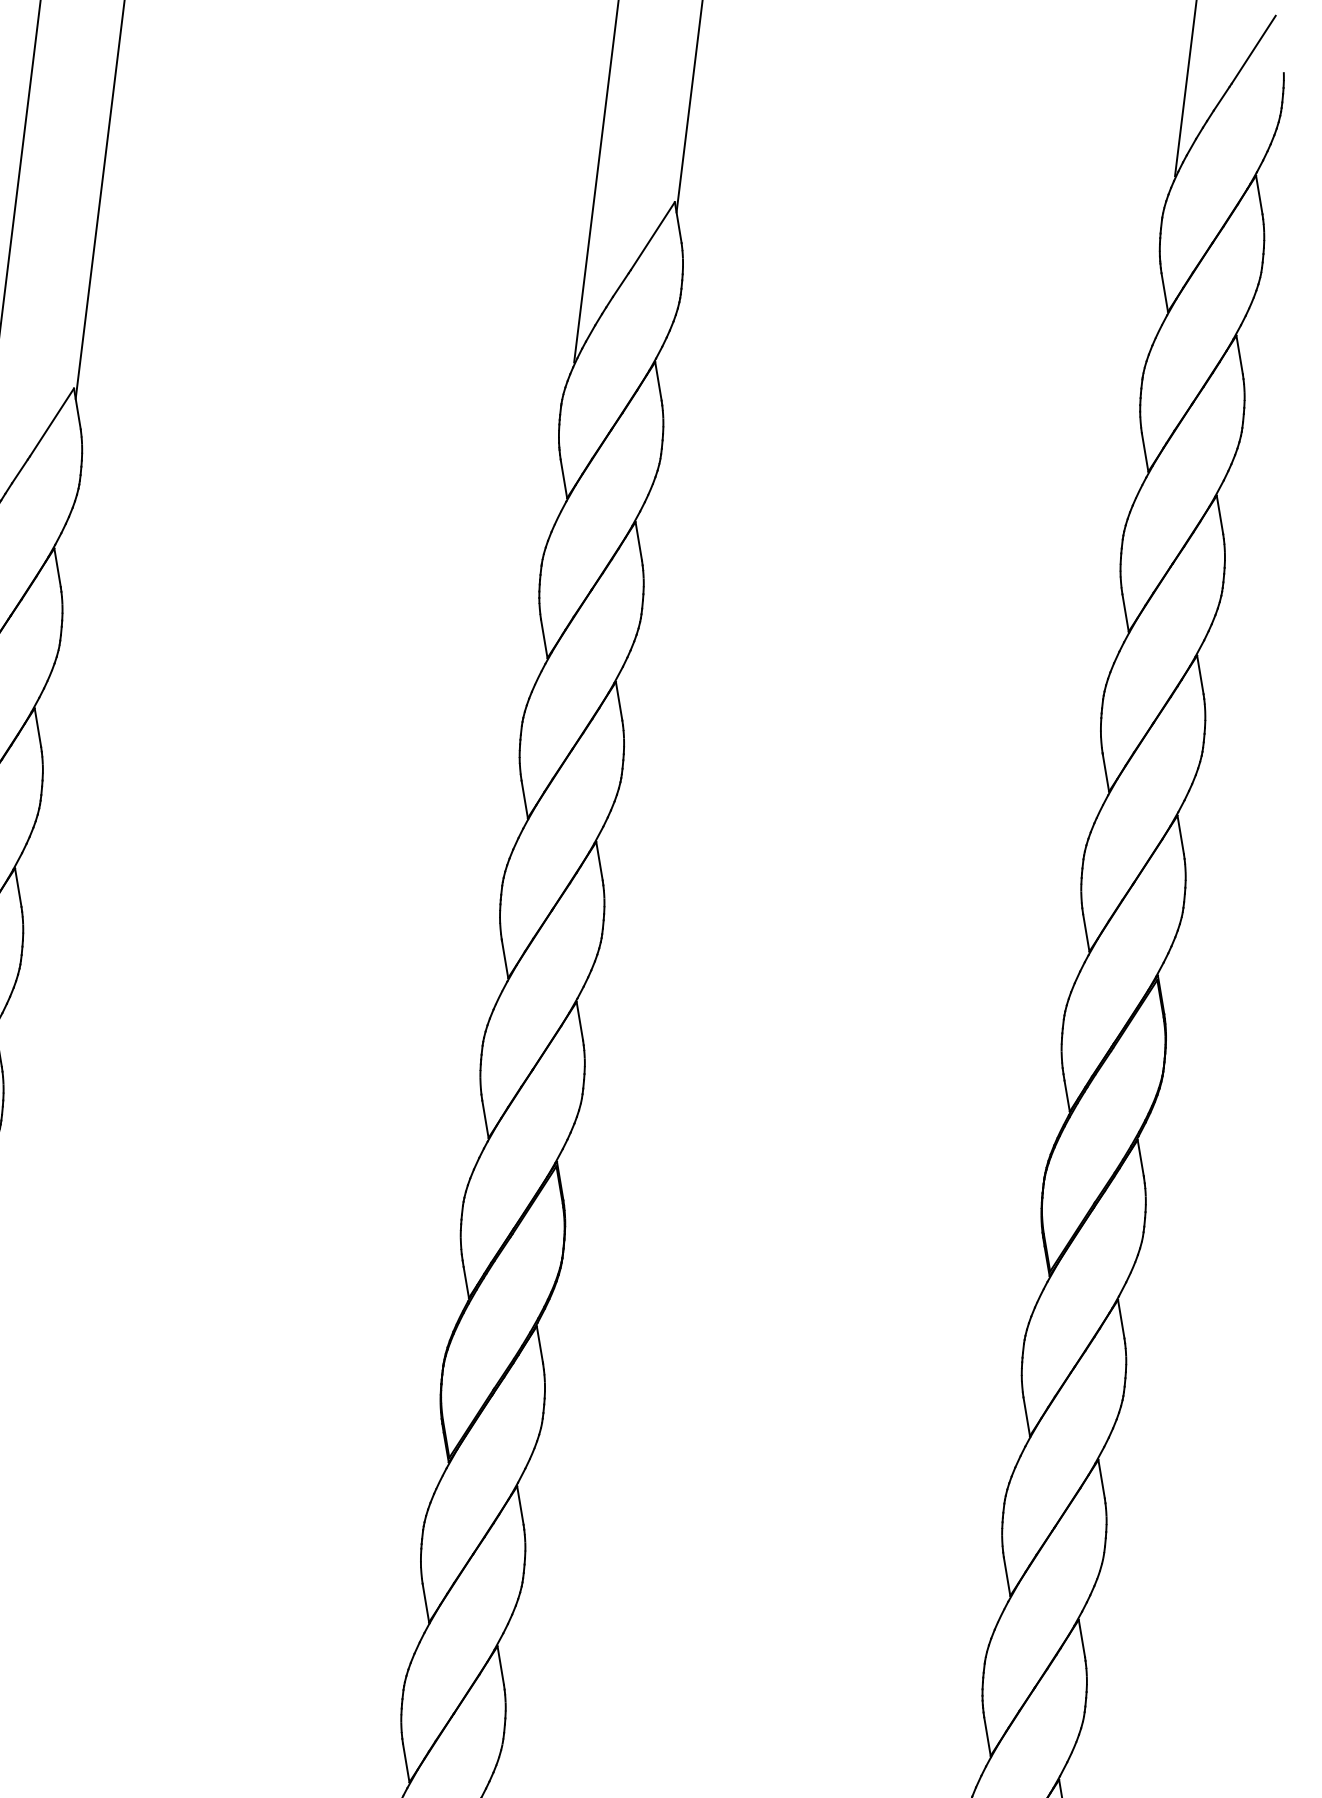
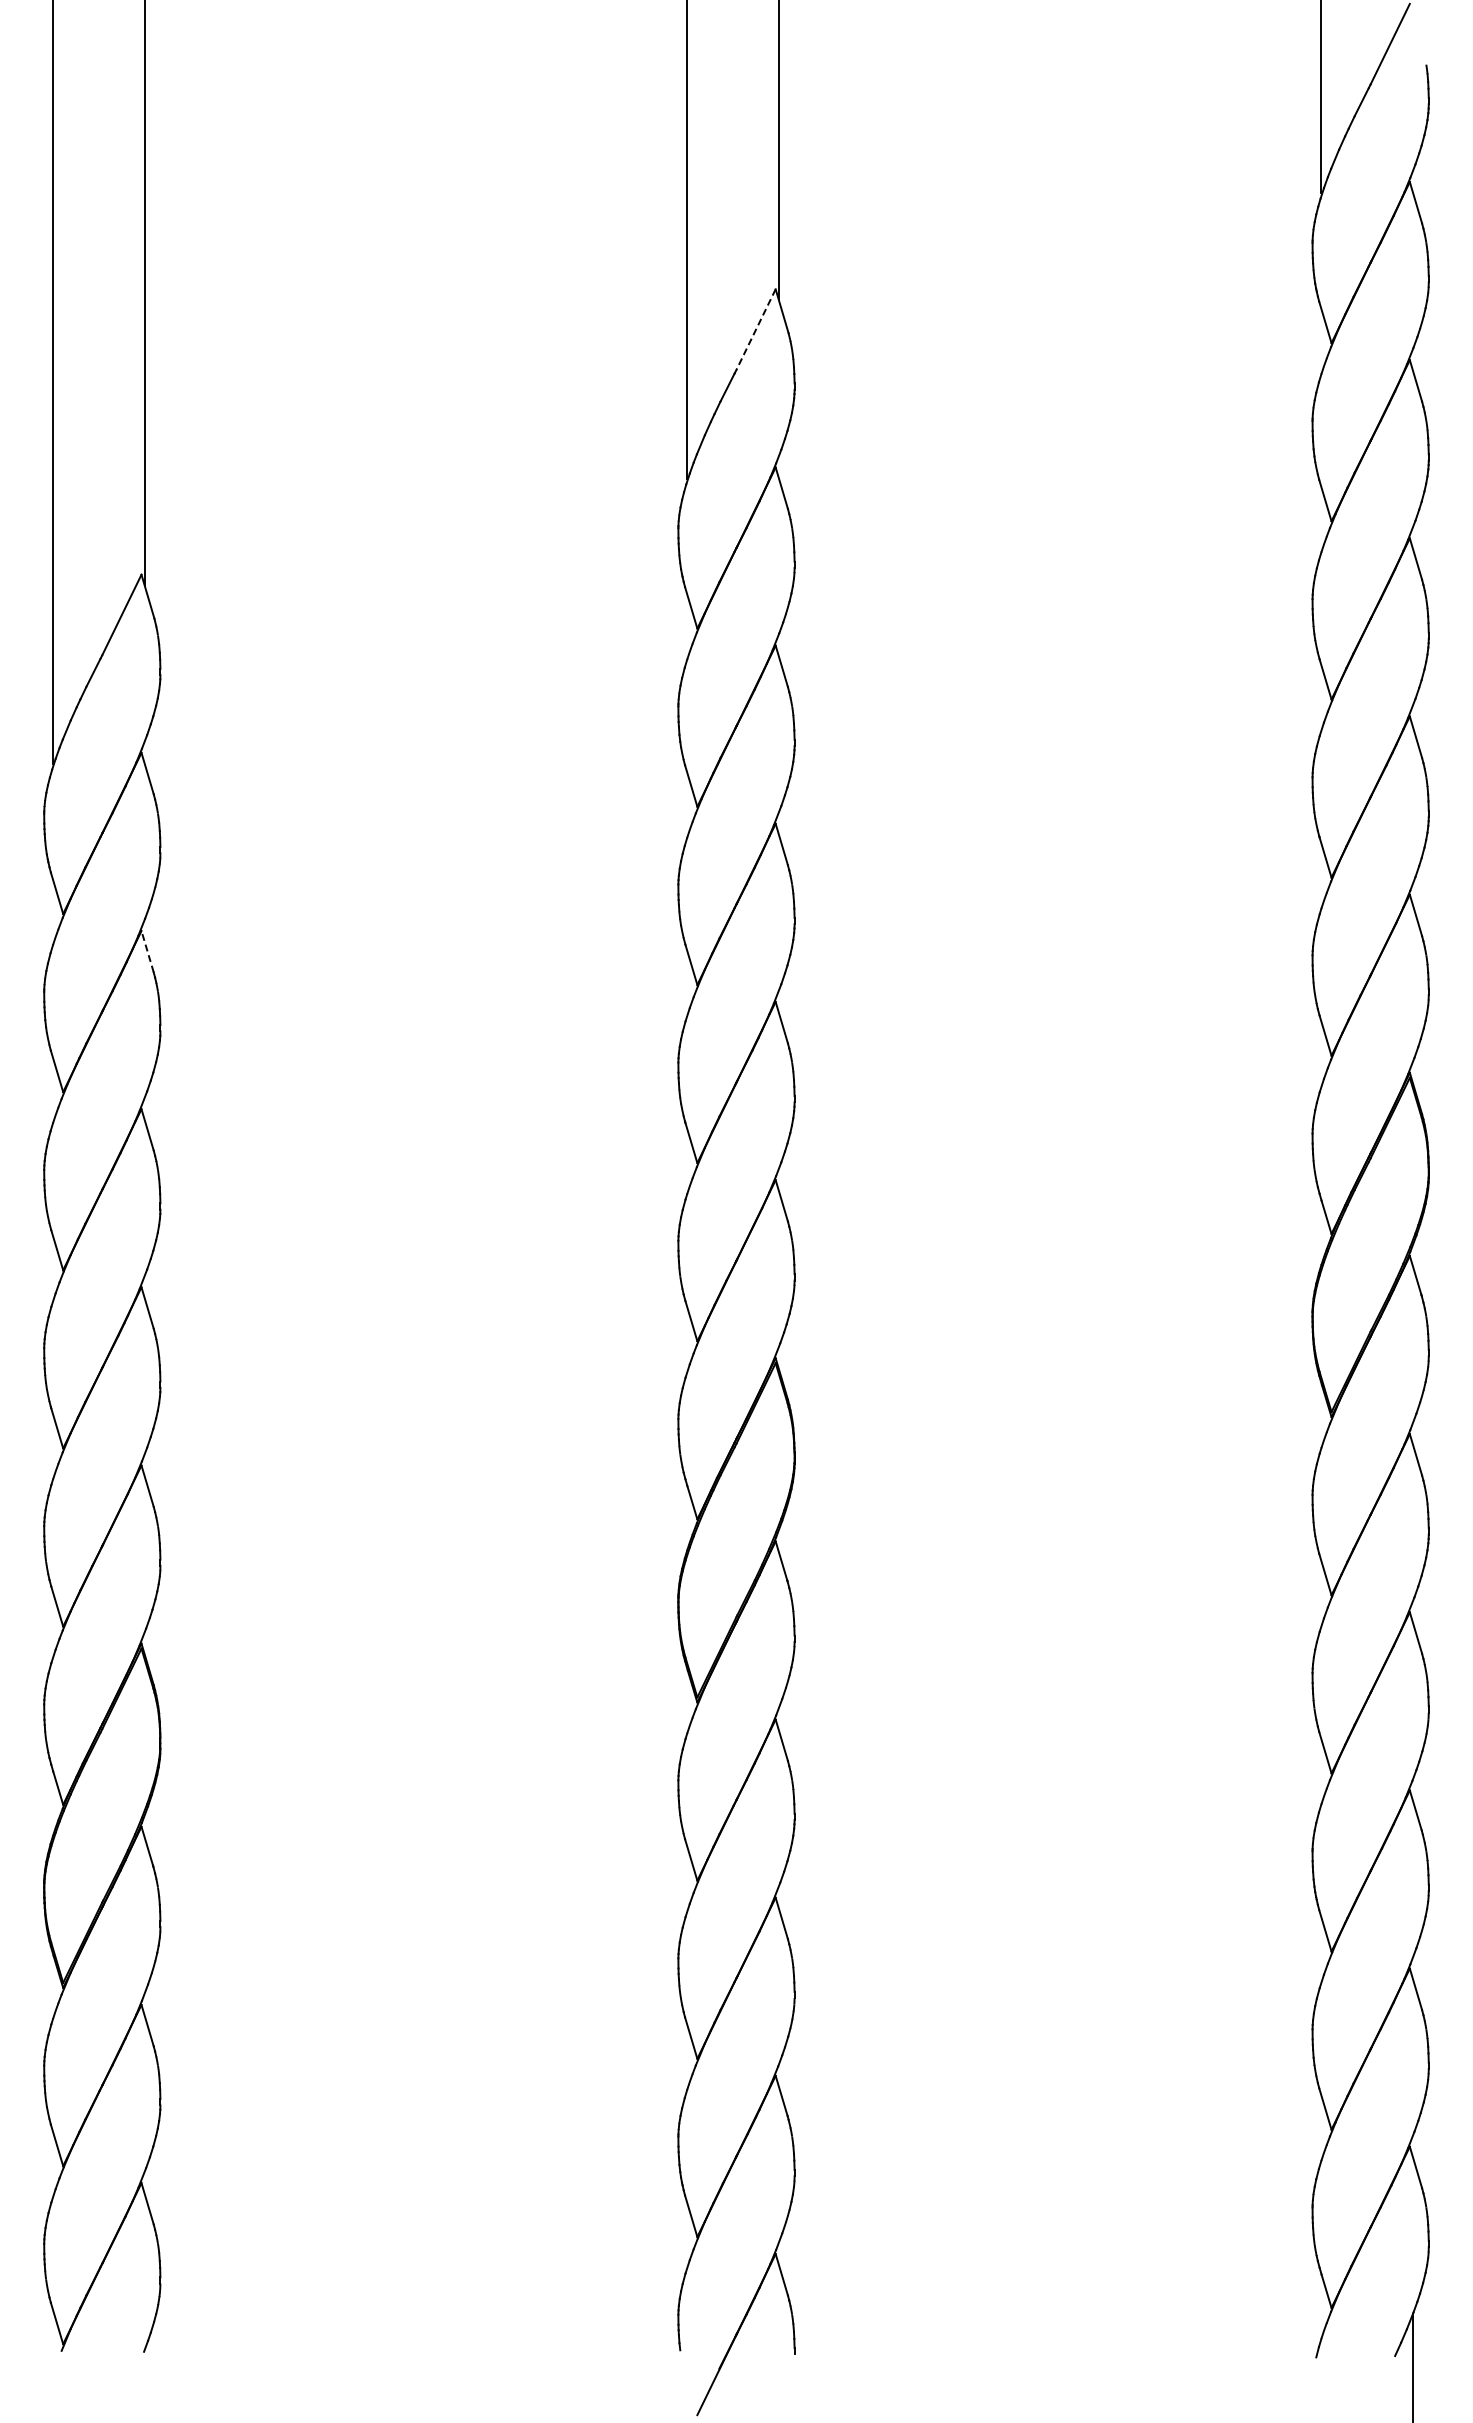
line: (653, 236) -> (756, 329), solid -> dashed
line: (37, 727) -> (147, 951), solid -> dashed

